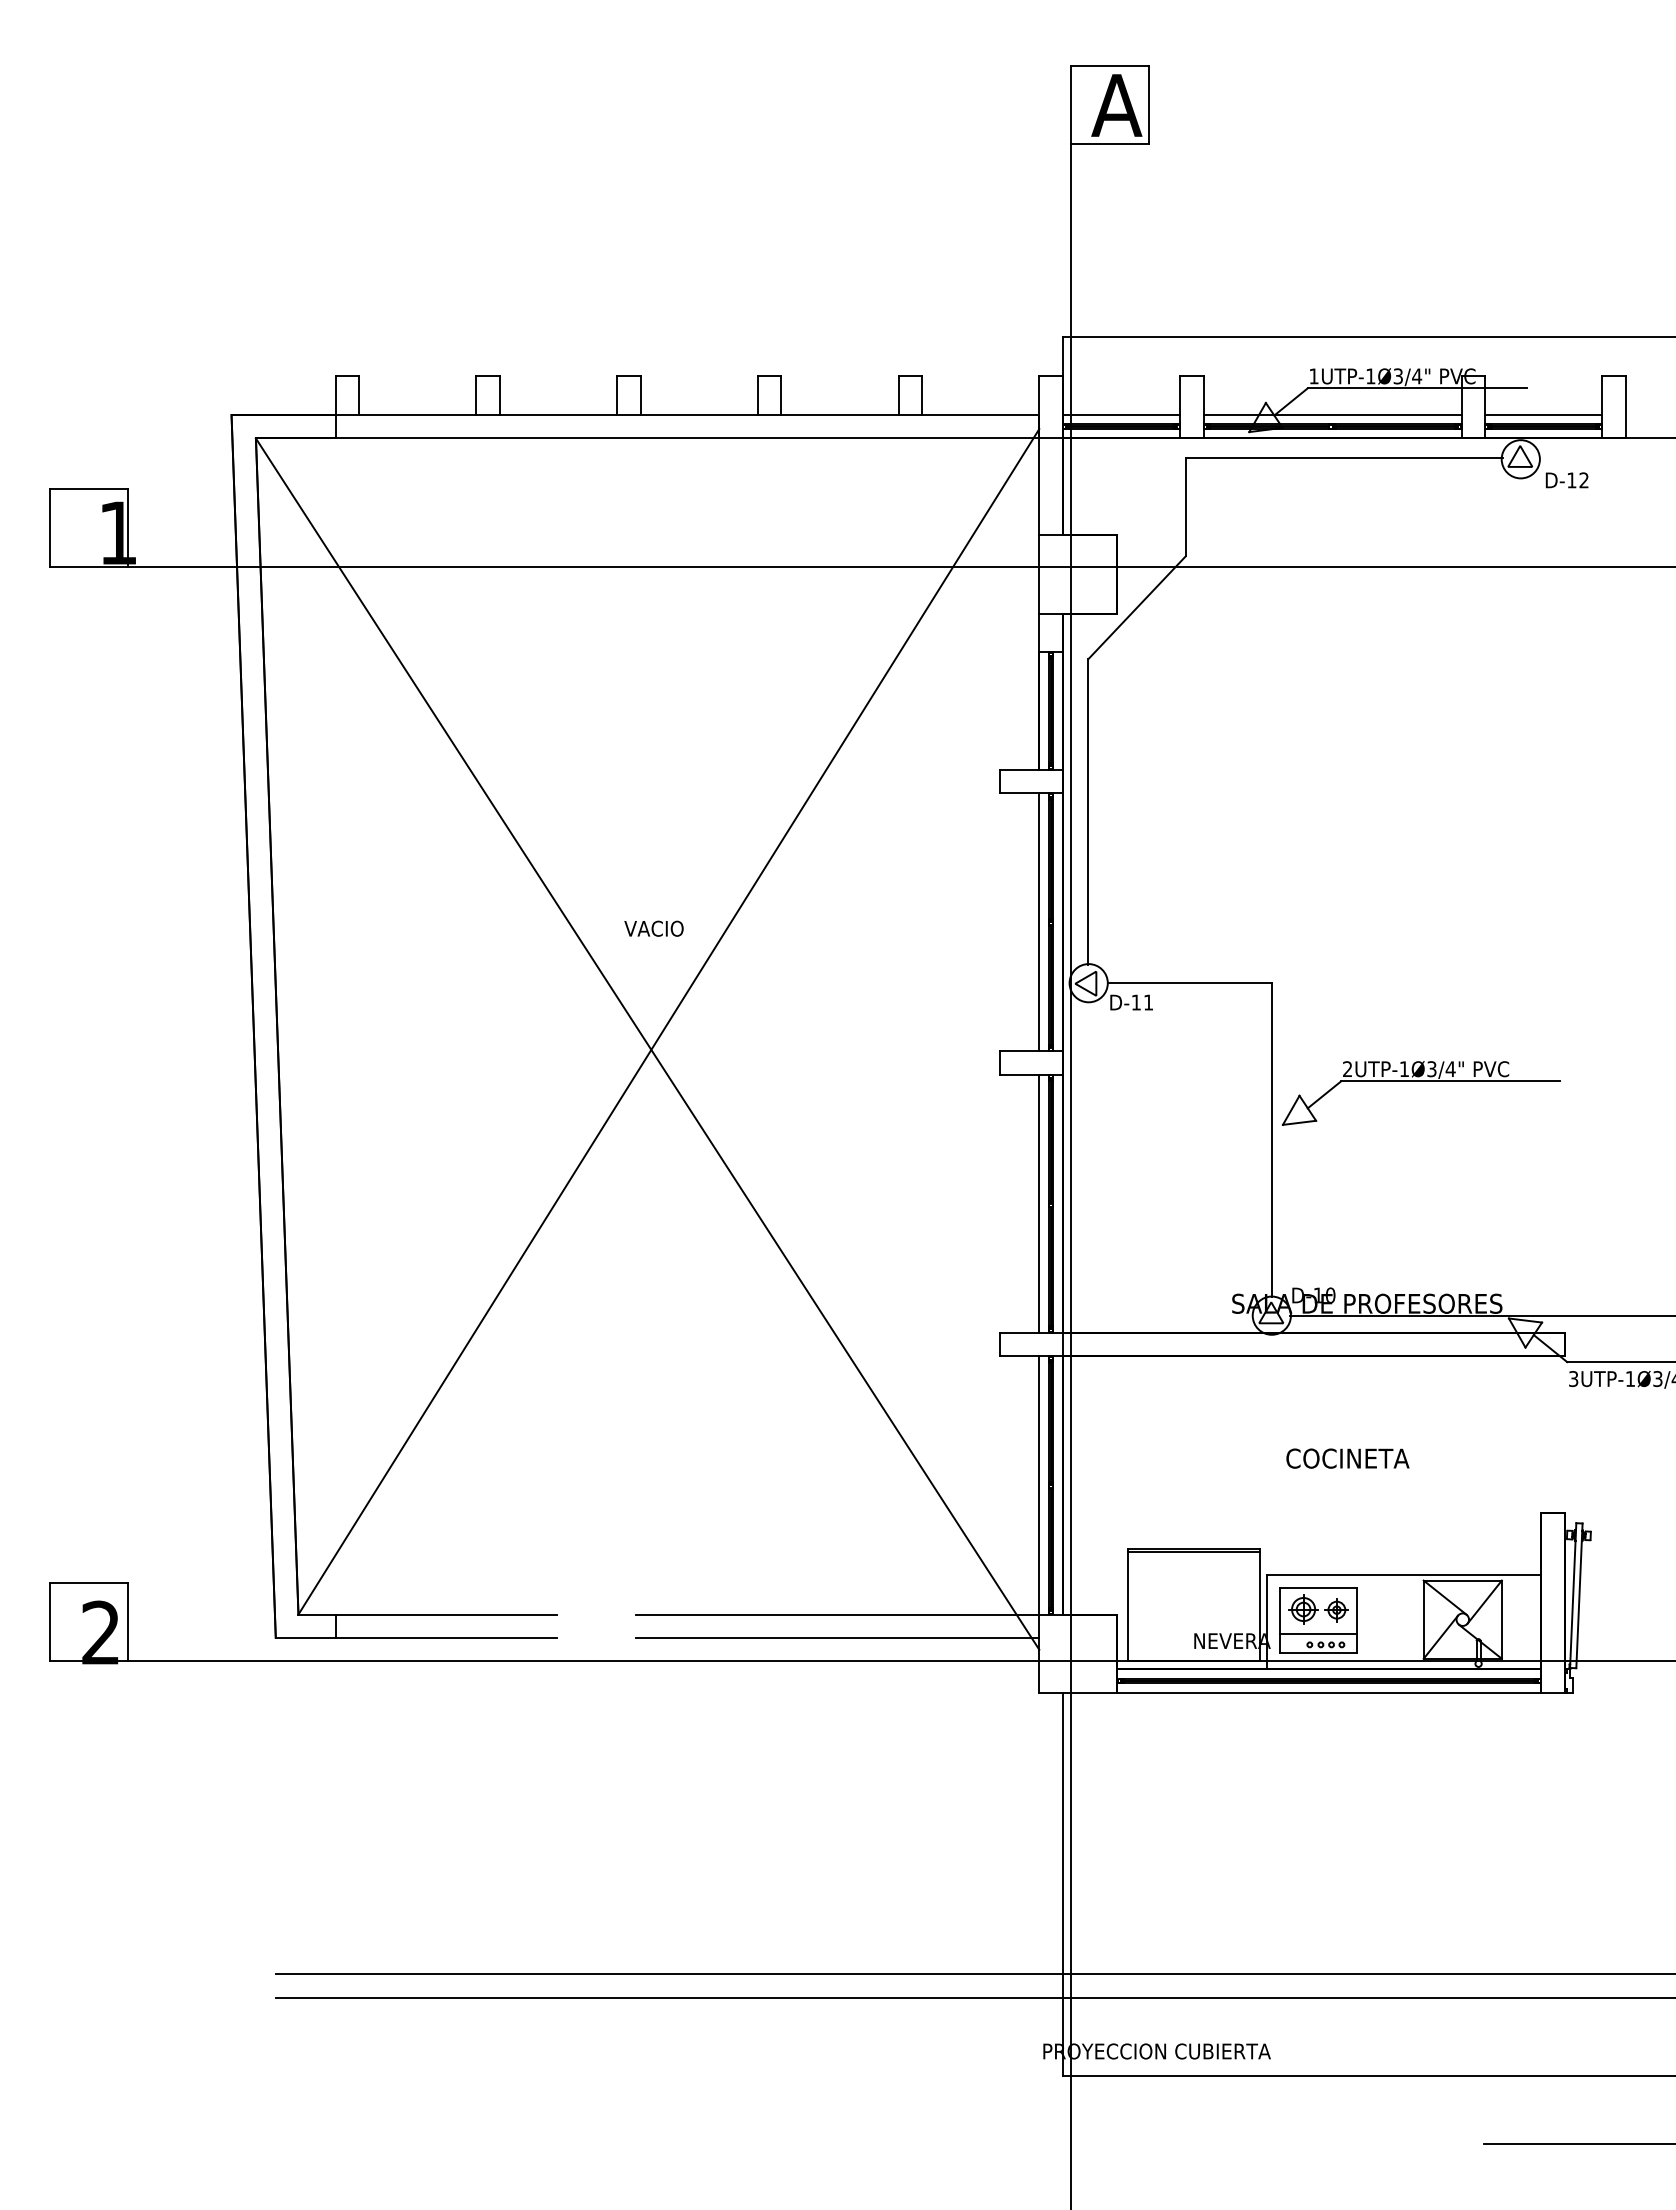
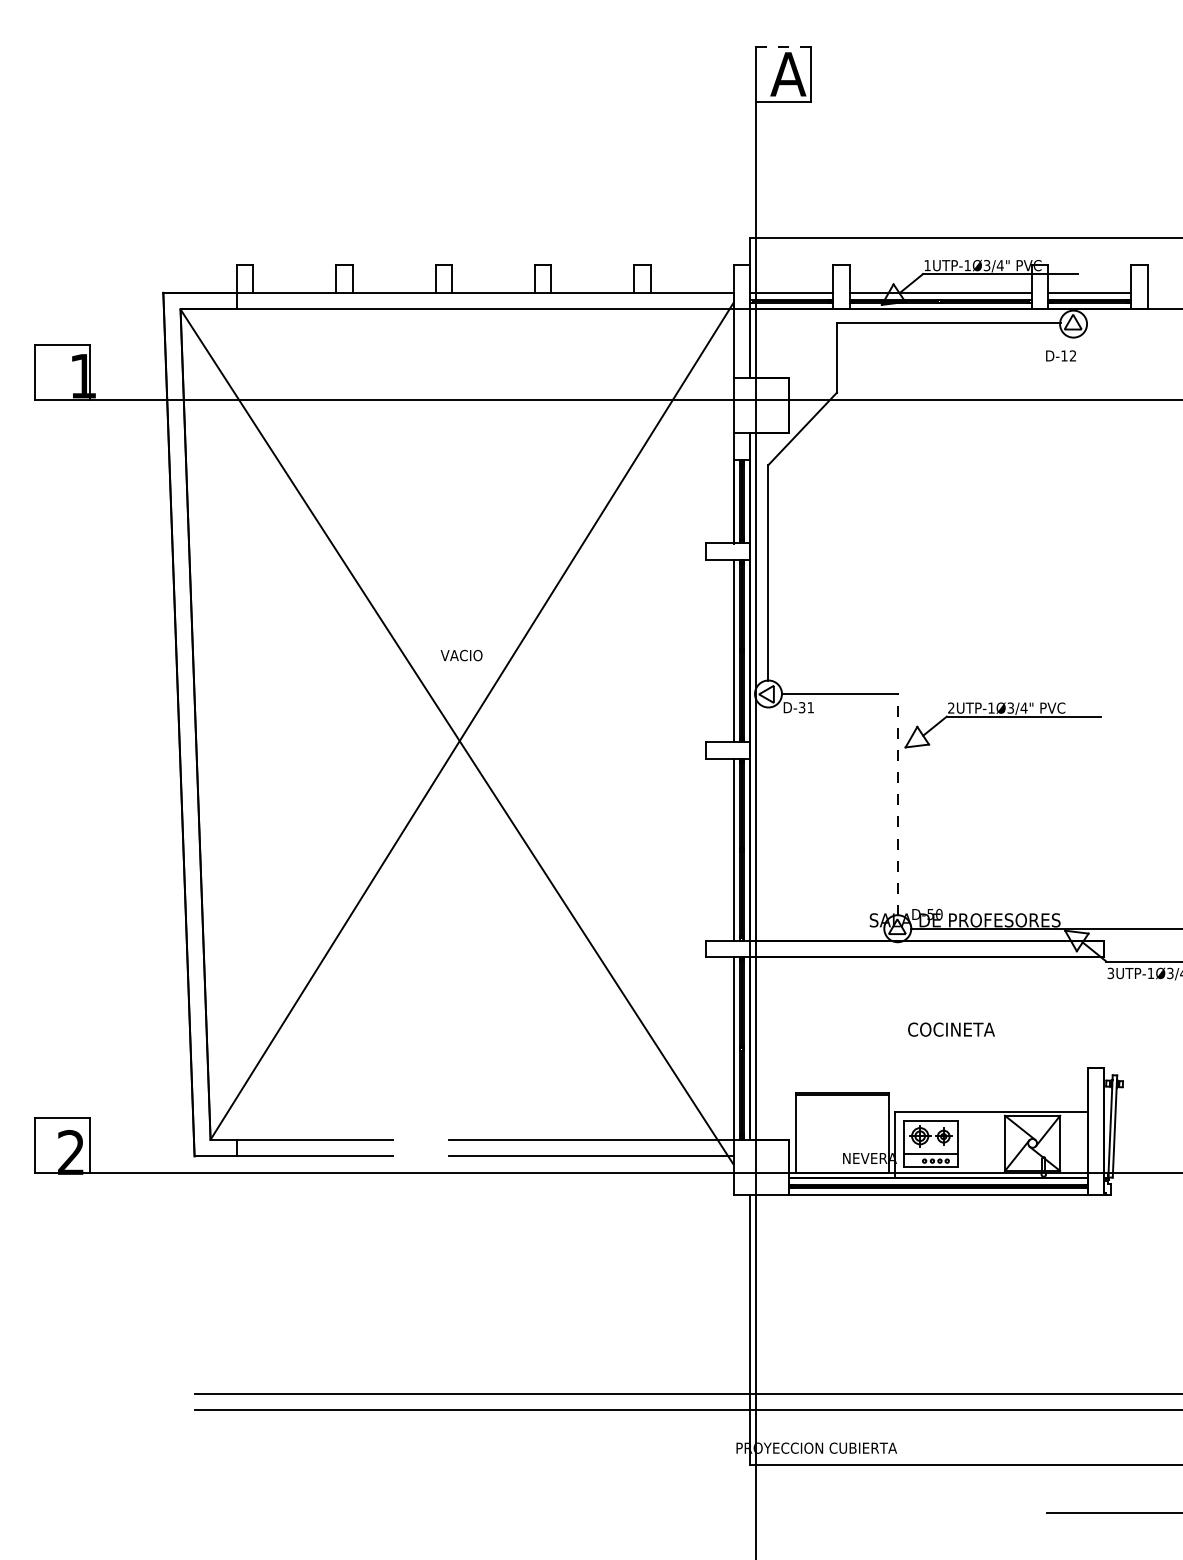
line: (1109, 66) -> (783, 46), solid -> dashed
text: (1566, 480) -> (1060, 356), moved
text: (1135, 1002) -> (801, 707), D-11 -> D-31
part: (1421, 1081) -> (1003, 716), moved
line: (1271, 1139) -> (897, 804), solid -> dashed
text: (1317, 1295) -> (930, 914), D-10 -> D-50

